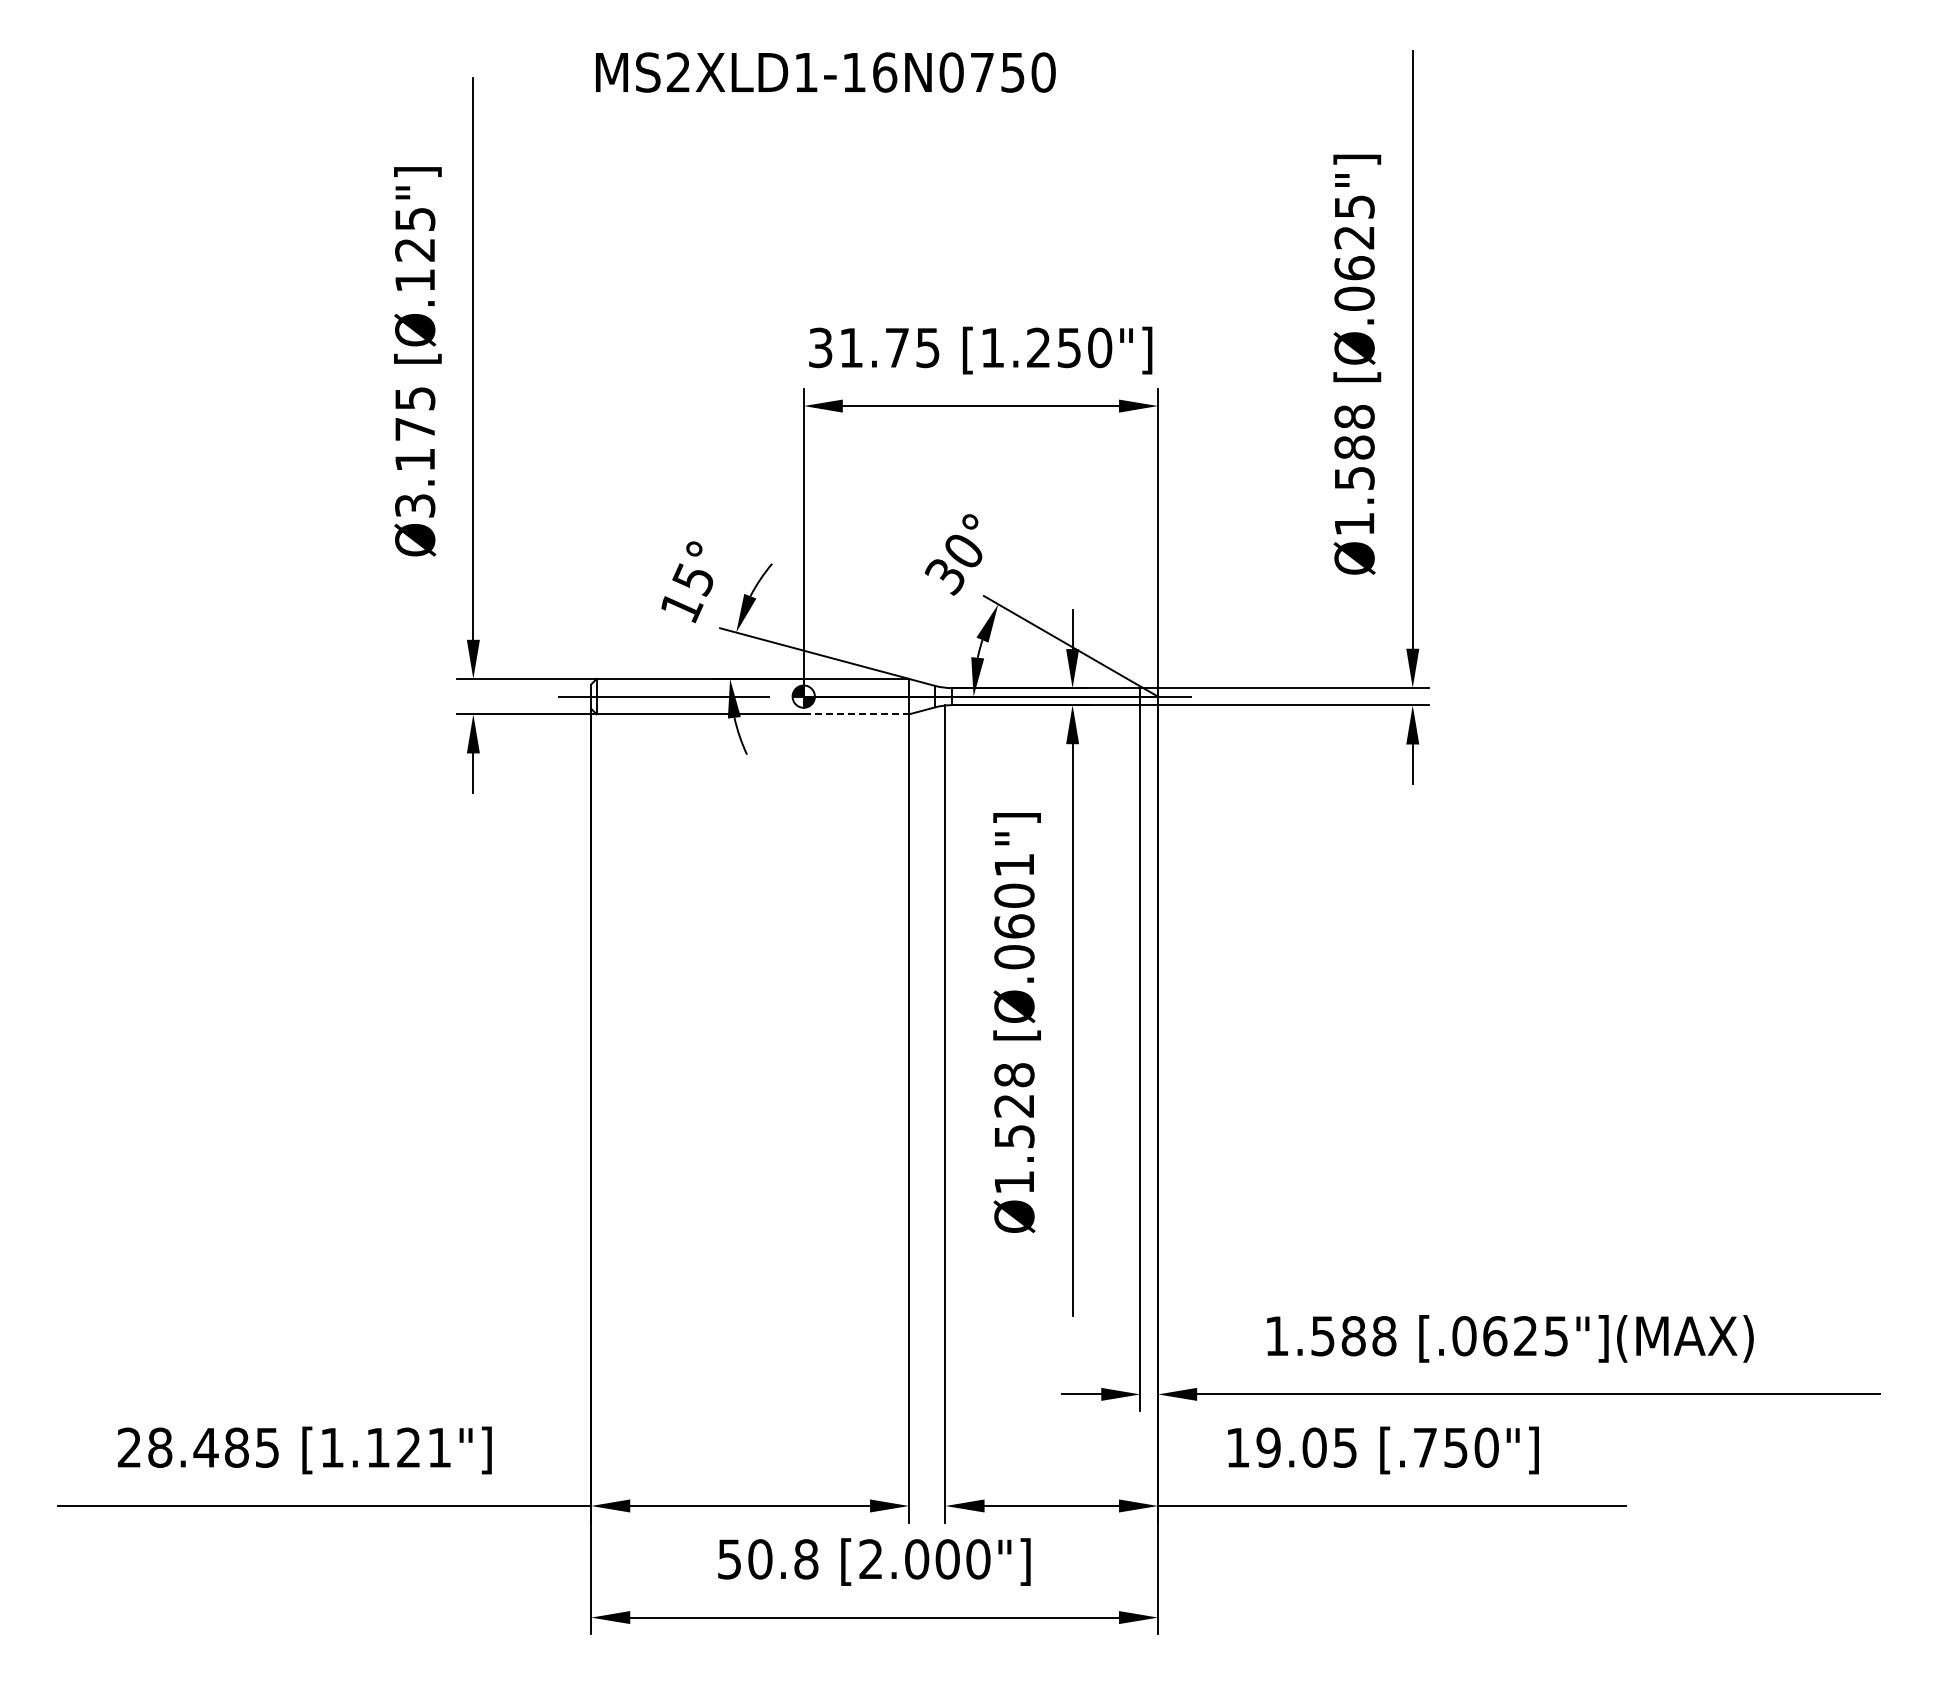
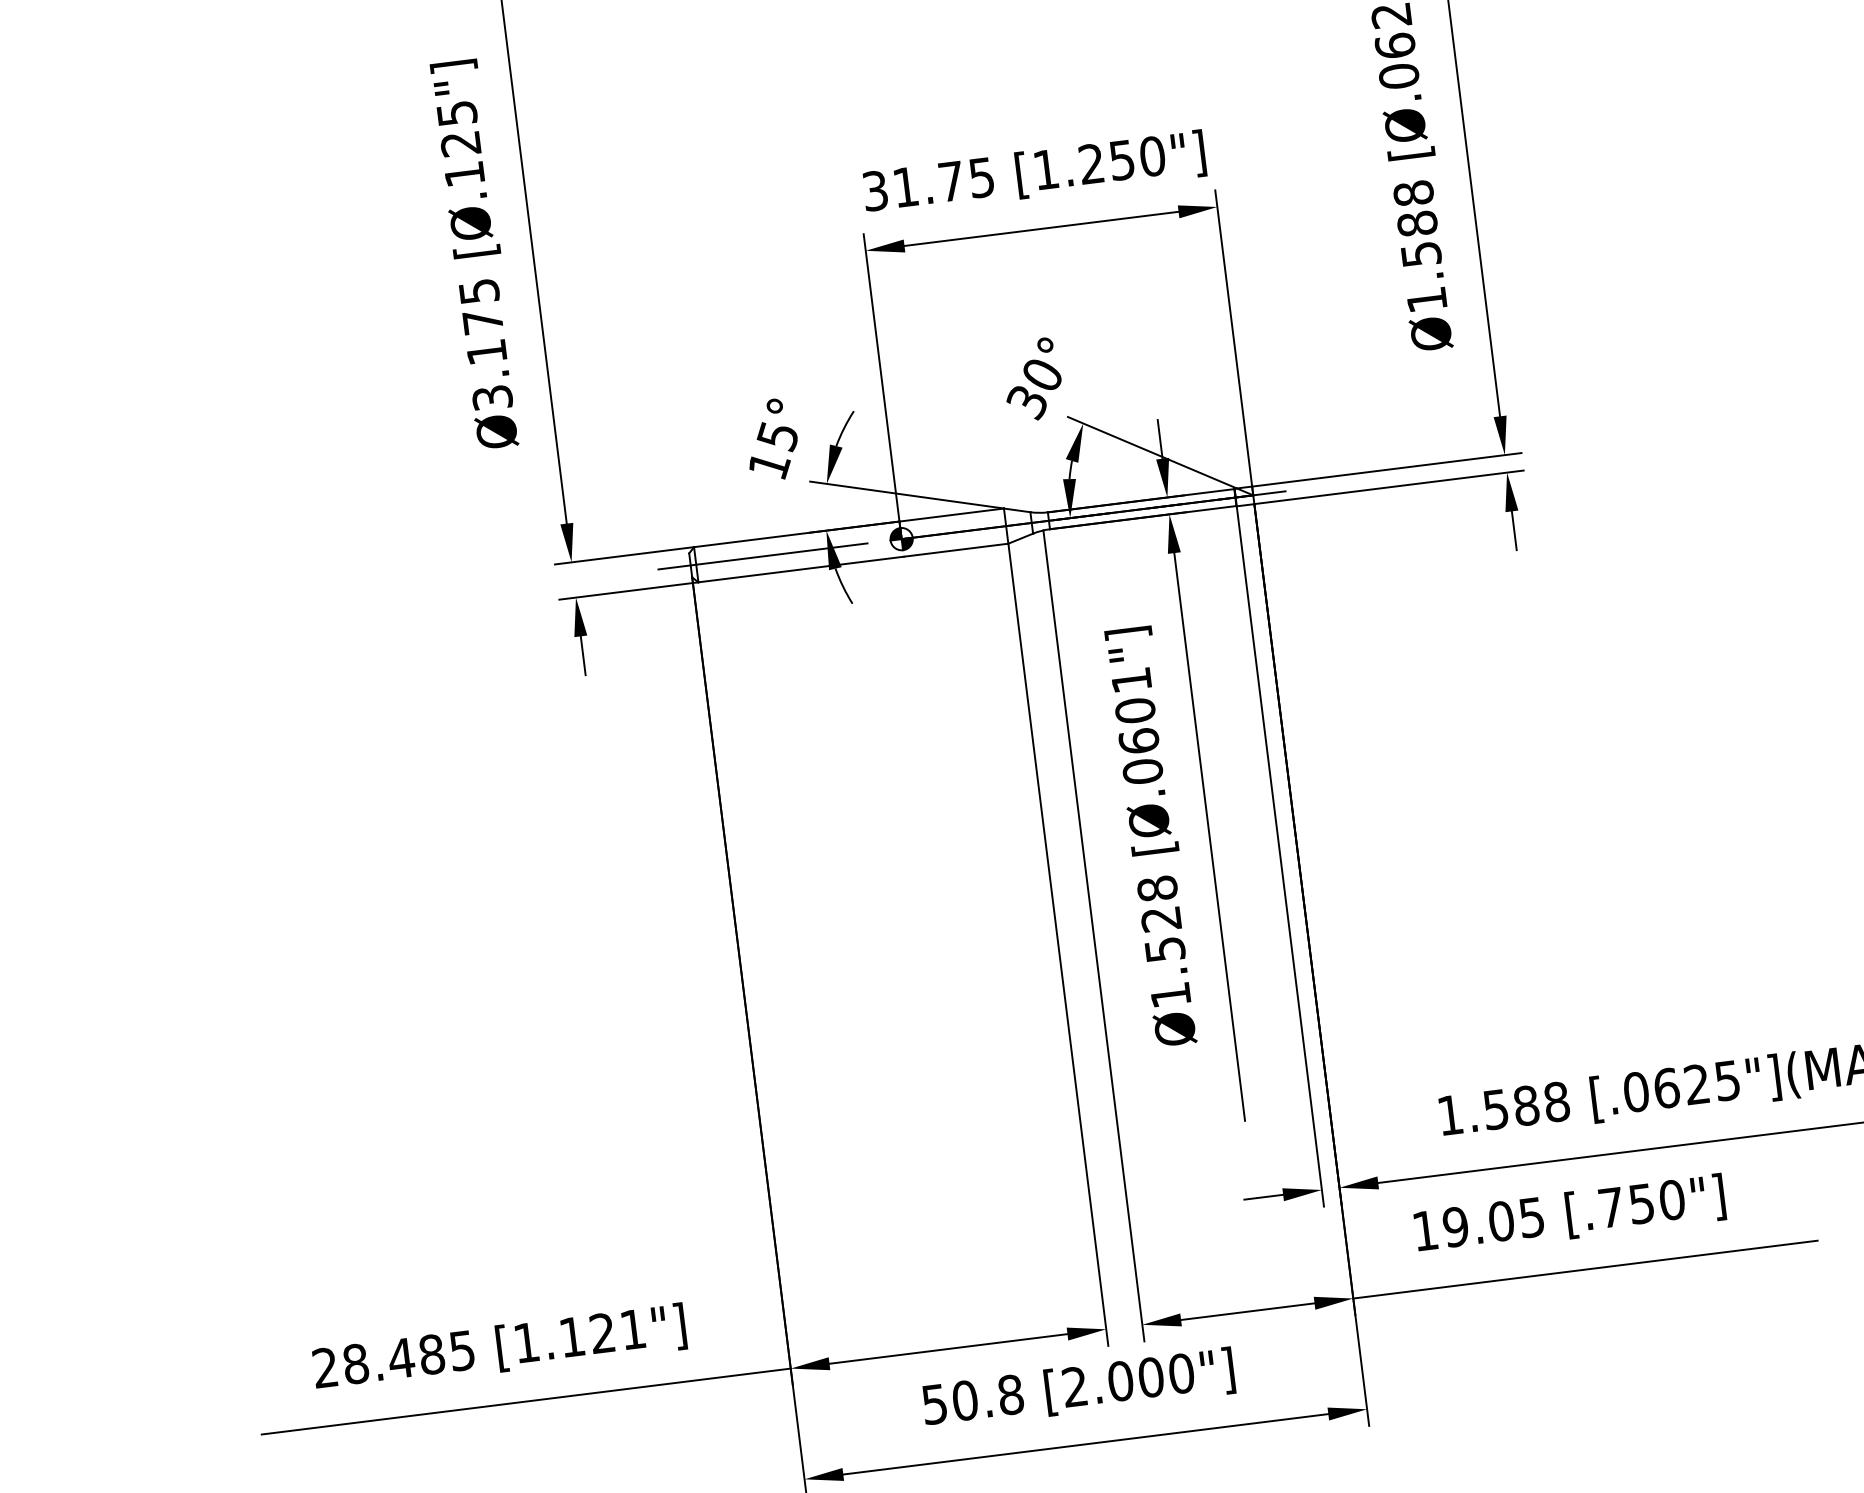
line: (856, 714) -> (956, 550), dashed -> solid

